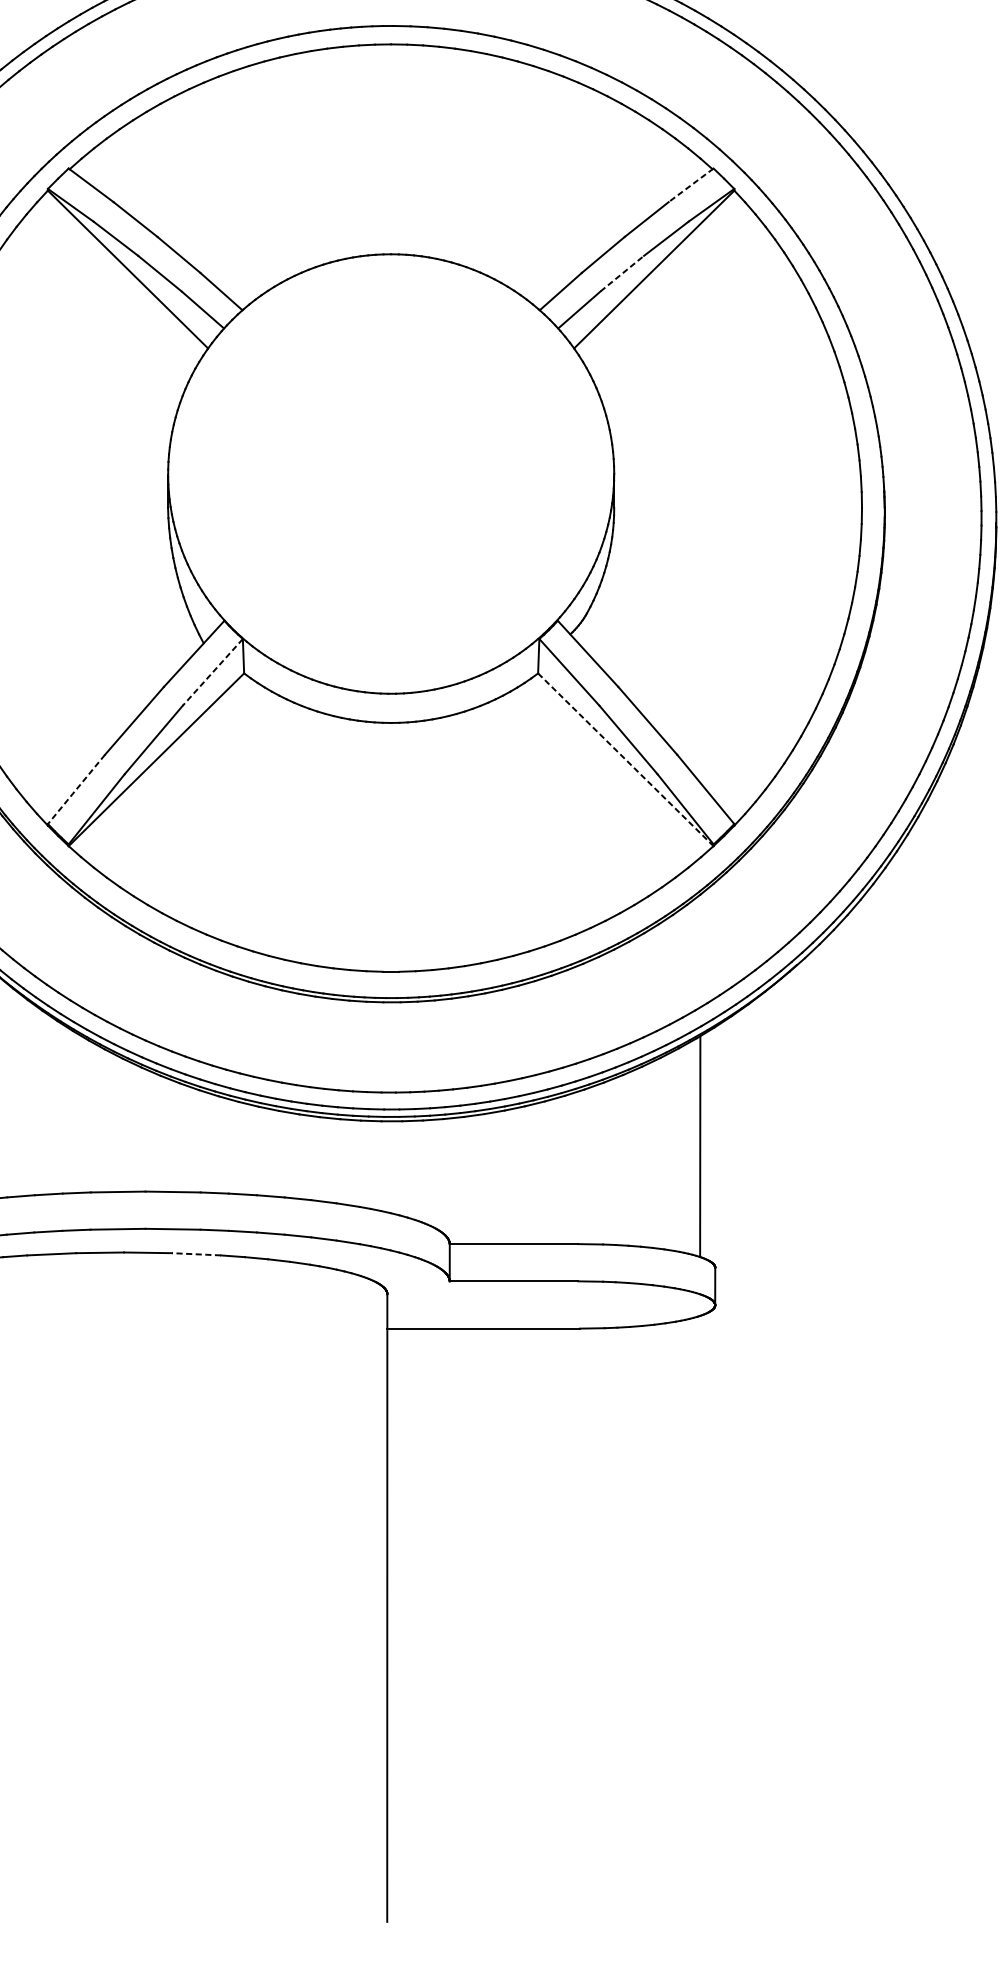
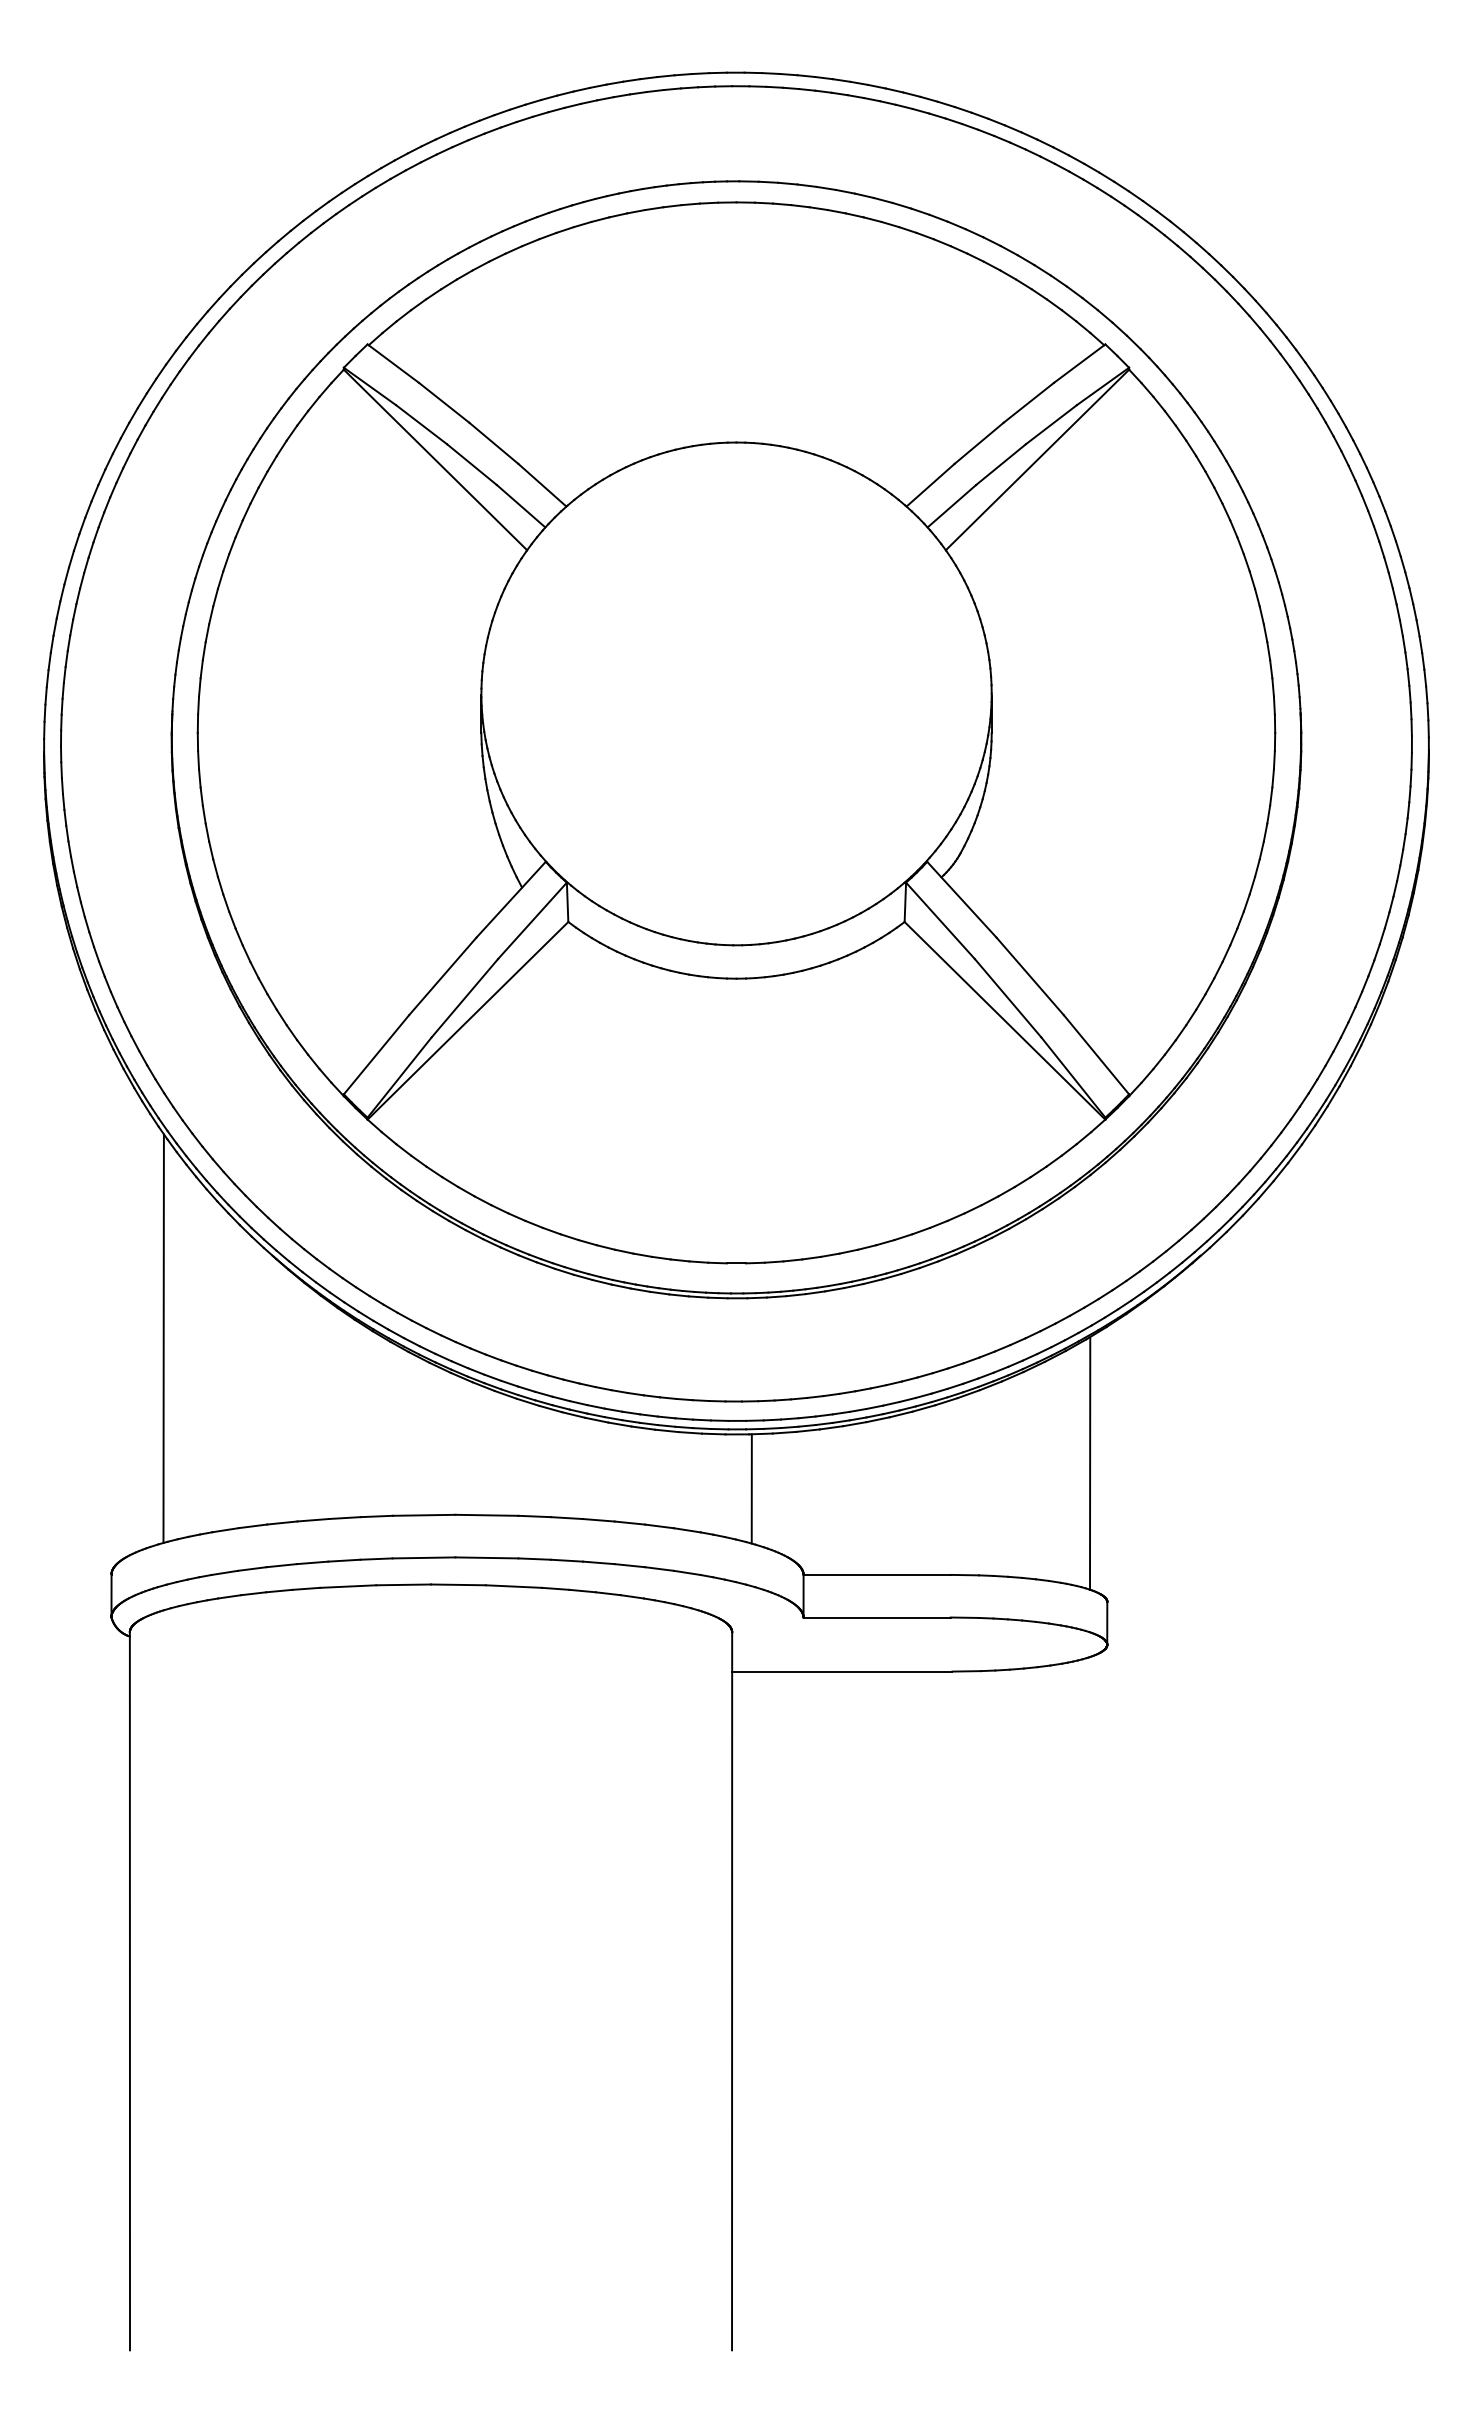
line: (690, 185) -> (1079, 363), dashed -> solid
line: (622, 273) -> (1001, 464), dashed -> solid
line: (212, 672) -> (532, 921), dashed -> solid
line: (625, 759) -> (1004, 1020), dashed -> solid
line: (76, 790) -> (376, 1055), dashed -> solid
line: (404, 1168) -> (751, 1488), added
line: (196, 1254) -> (513, 1586), dashed -> solid

